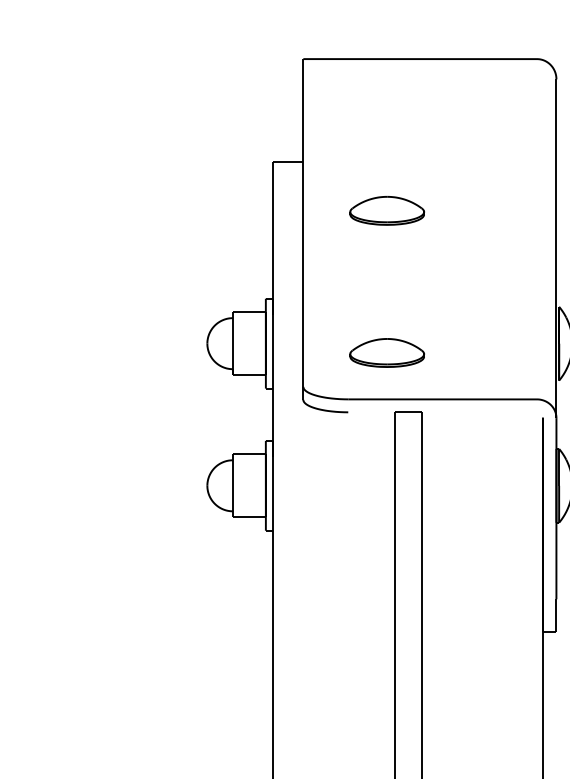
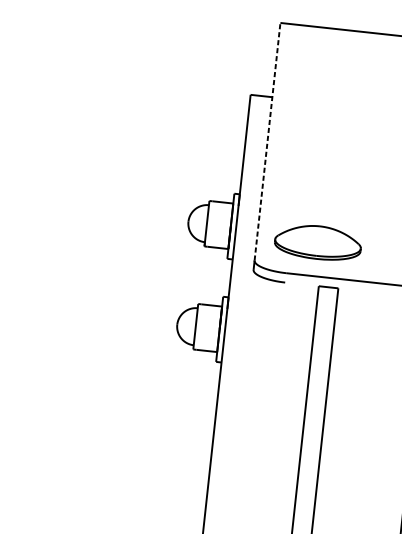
part: (386, 210) -> (328, 139), removed
line: (303, 222) -> (267, 141), solid -> dashed
part: (386, 352) -> (317, 242), size x1.6

